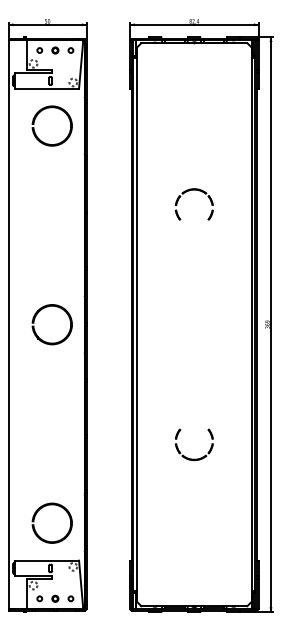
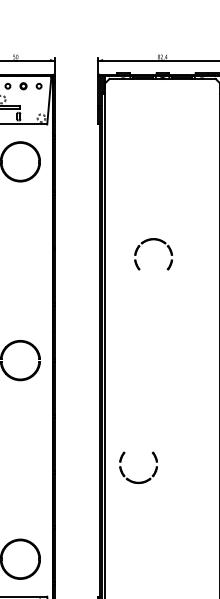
part: (189, 191) -> (148, 241), moved
part: (194, 458) -> (138, 481), moved

